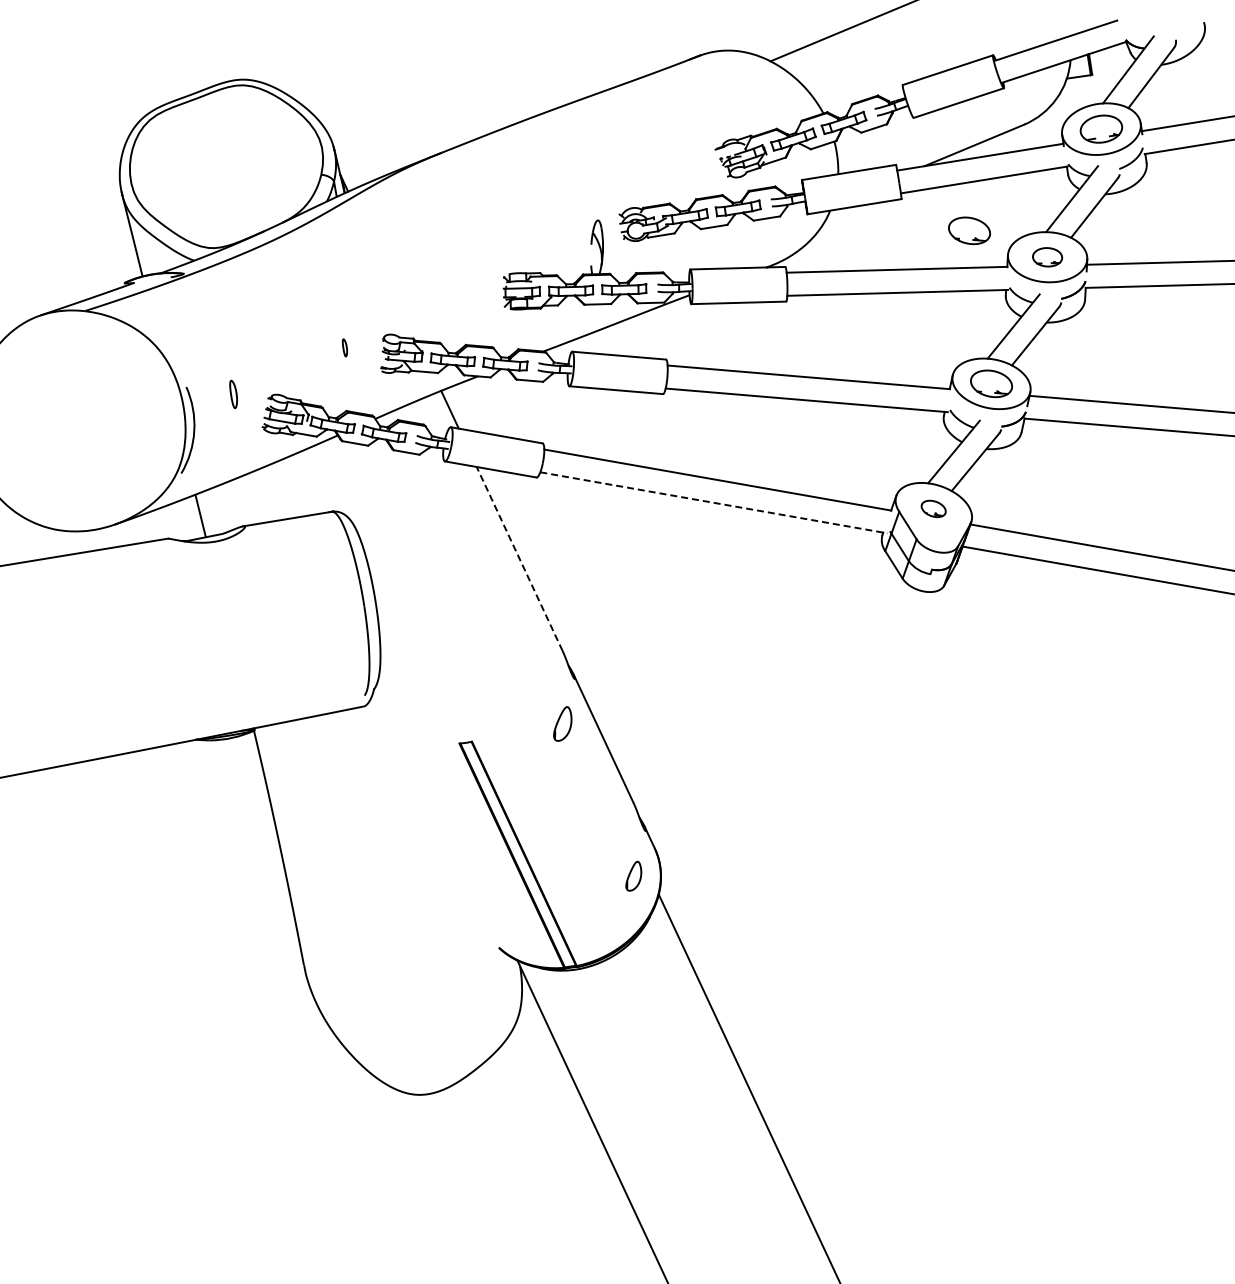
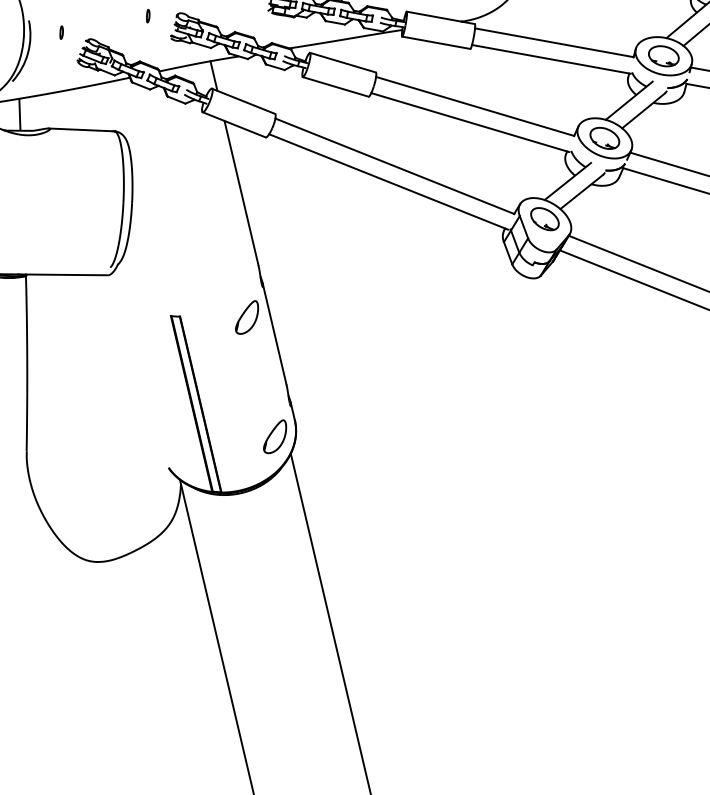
part: (969, 230) -> (612, 25), removed
part: (1047, 257) -> (663, 56), size x1.43
part: (233, 393) -> (61, 32), size x0.62
line: (714, 502) -> (389, 181), dashed -> solid
part: (933, 508) -> (544, 218), size x1.67
line: (519, 558) -> (241, 192), dashed -> solid
part: (562, 723) -> (247, 317), size x1.43
part: (633, 876) -> (275, 437), size x1.67

